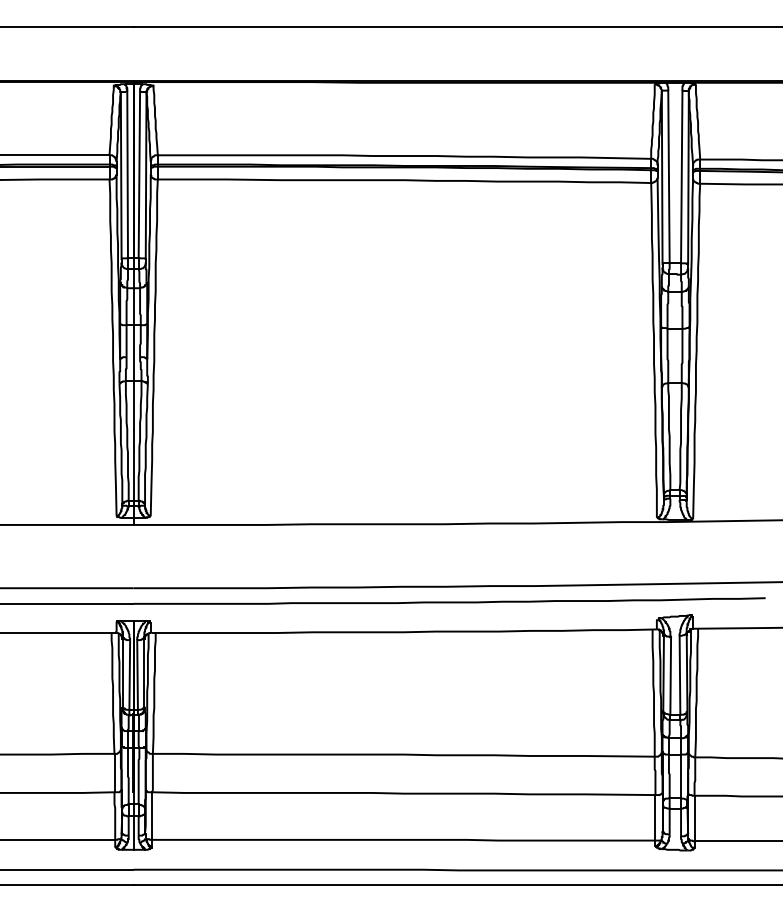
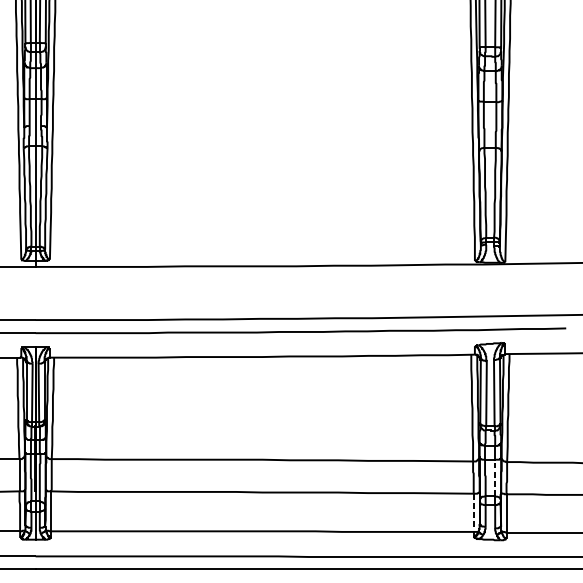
line: (681, 776) -> (495, 478), solid -> dashed
line: (655, 817) -> (473, 512), solid -> dashed

